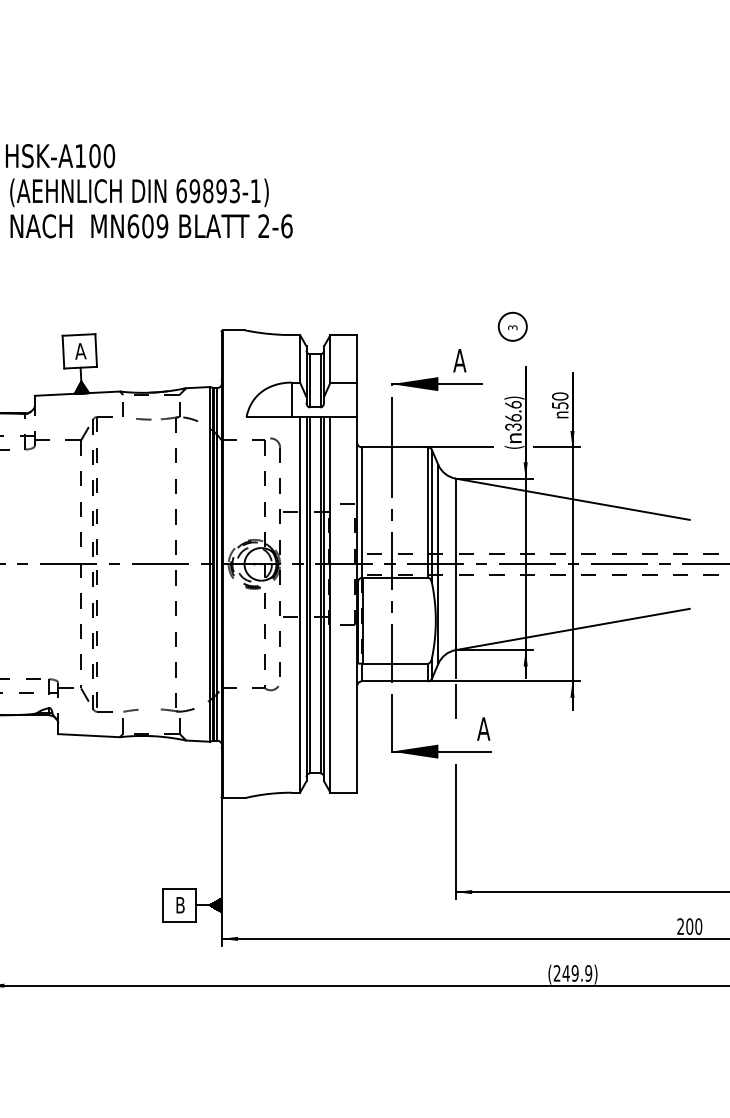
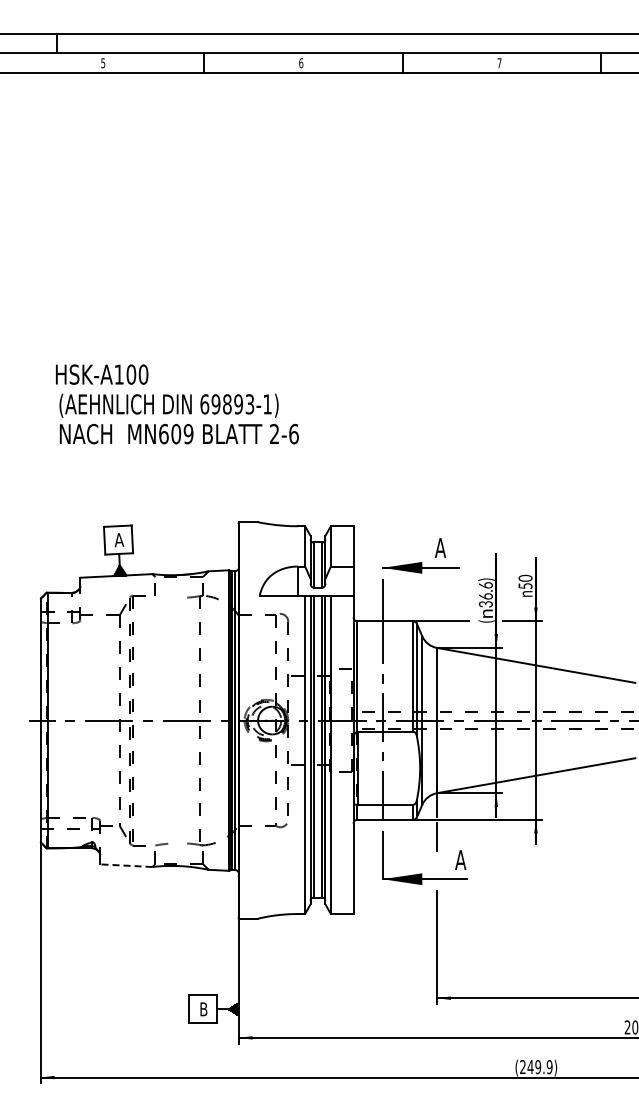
part: (512, 327) -> (485, 519), removed
line: (143, 419) -> (172, 597), removed
line: (88, 735) -> (125, 865), solid -> dashed

